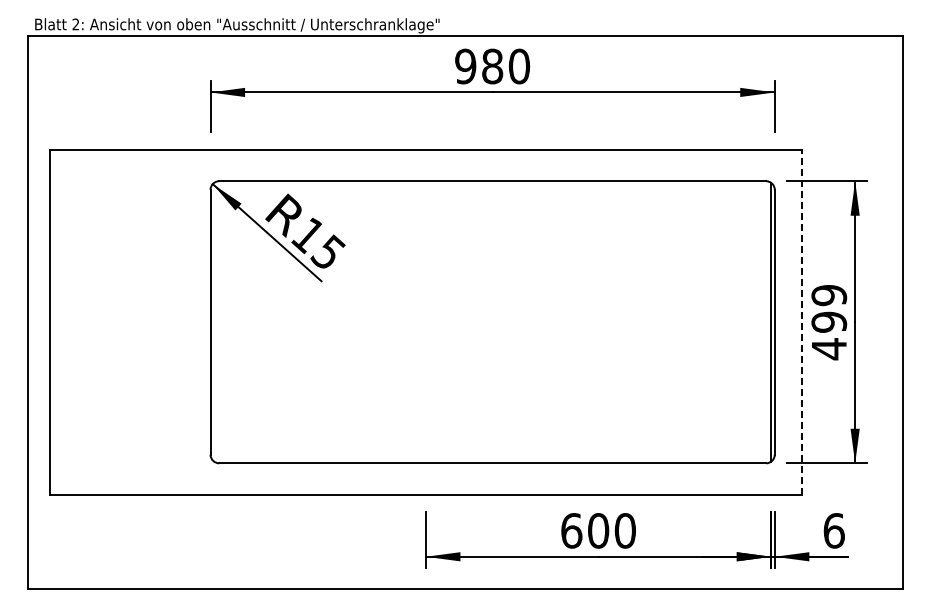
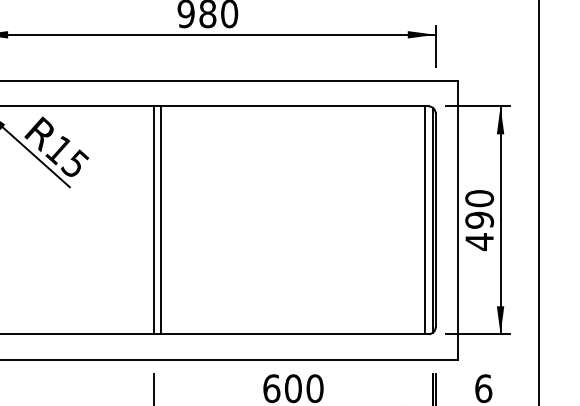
text: (829, 295) -> (479, 198), 499 -> 490
line: (425, 322) -> (153, 220), added
line: (435, 322) -> (161, 220), added
line: (762, 322) -> (425, 220), added
line: (802, 322) -> (458, 220), dashed -> solid

